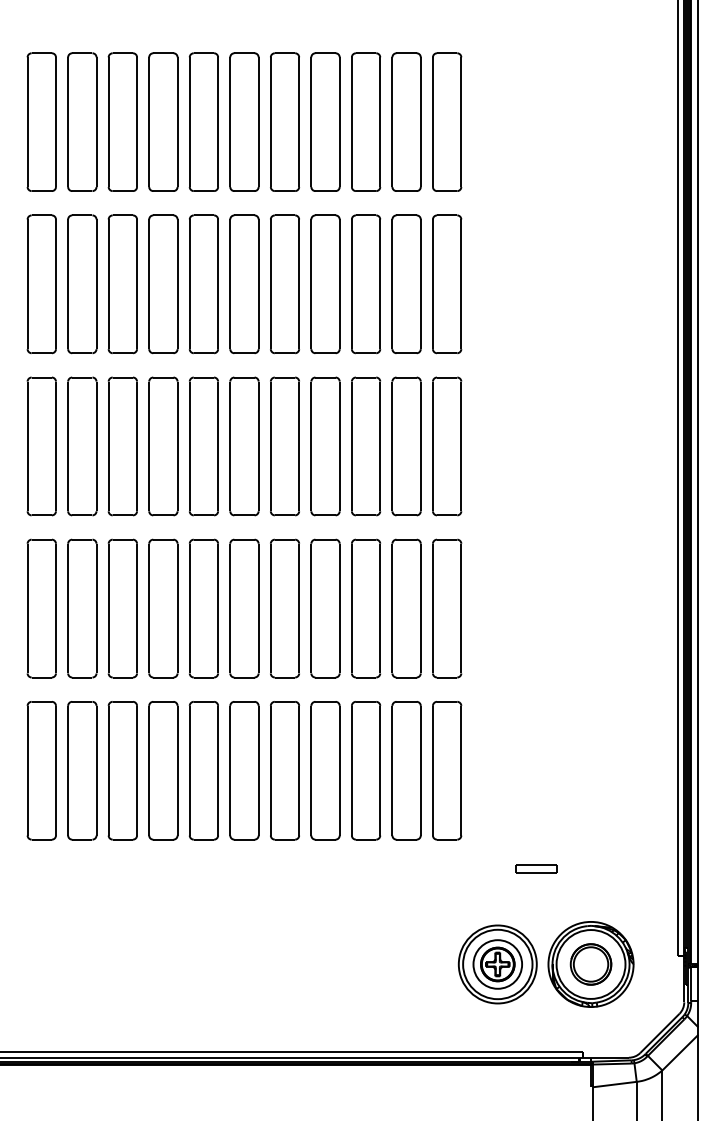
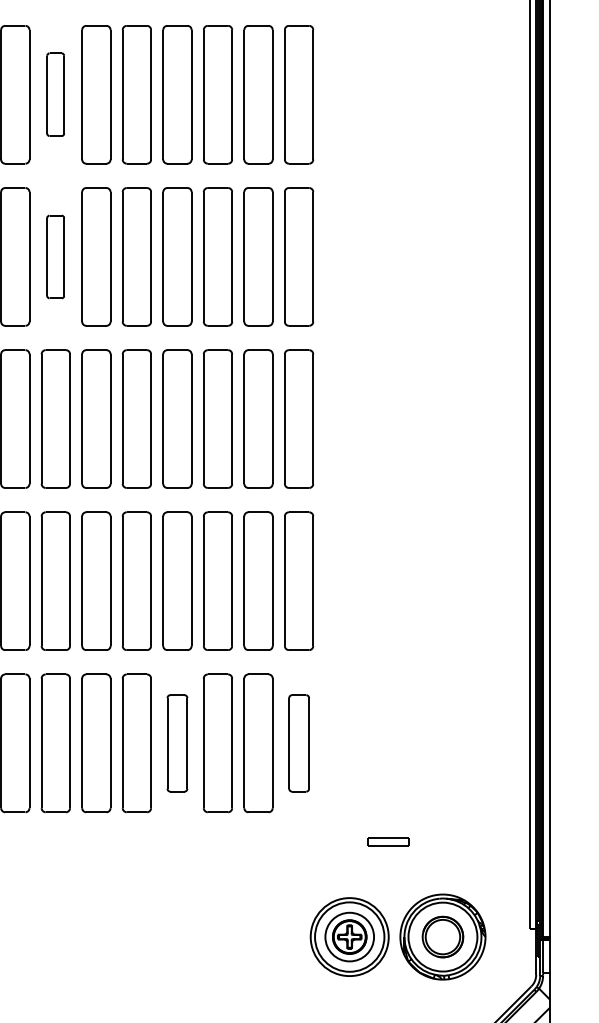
part: (203, 121) -> (55, 94), size x0.6
part: (203, 284) -> (55, 257), size x0.6
part: (325, 770) -> (177, 743), size x0.7
part: (447, 770) -> (299, 743), size x0.7

